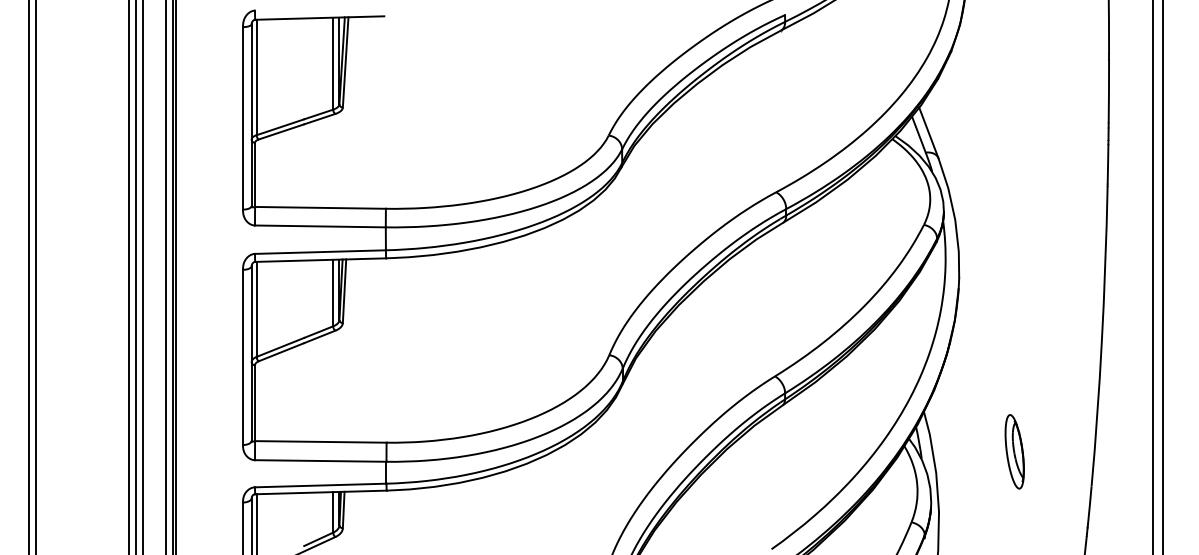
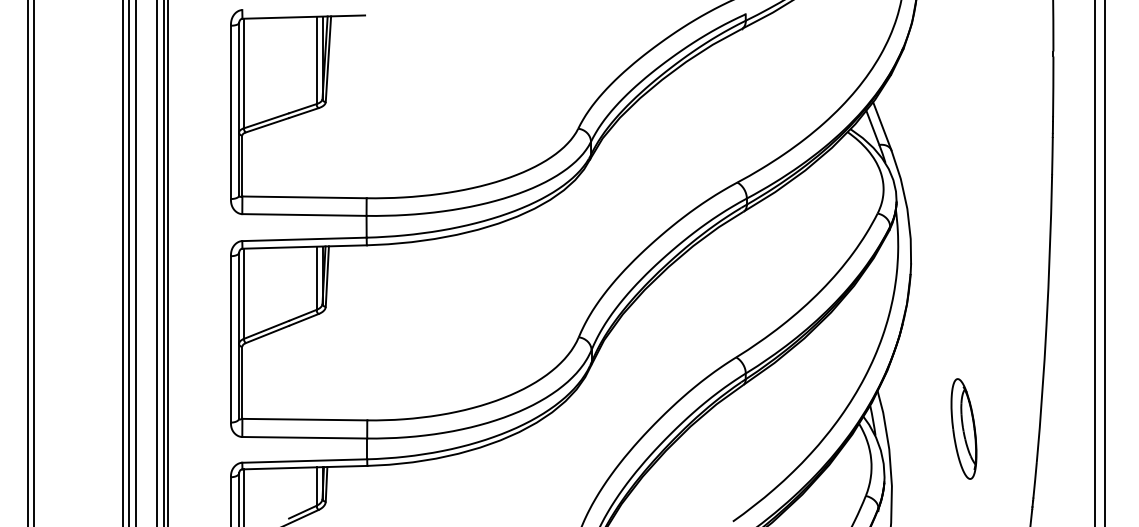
part: (1014, 451) -> (963, 428), size x1.43

